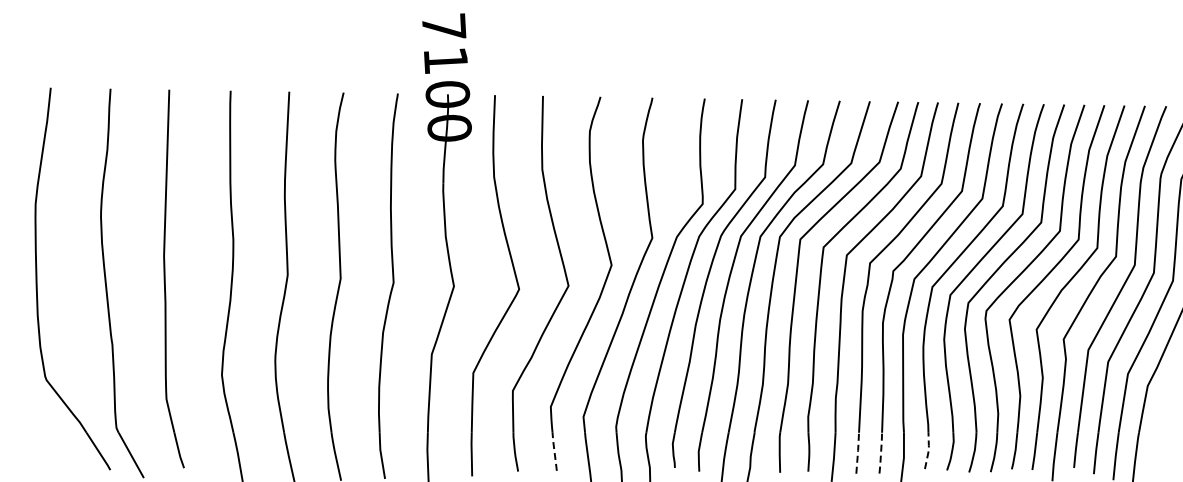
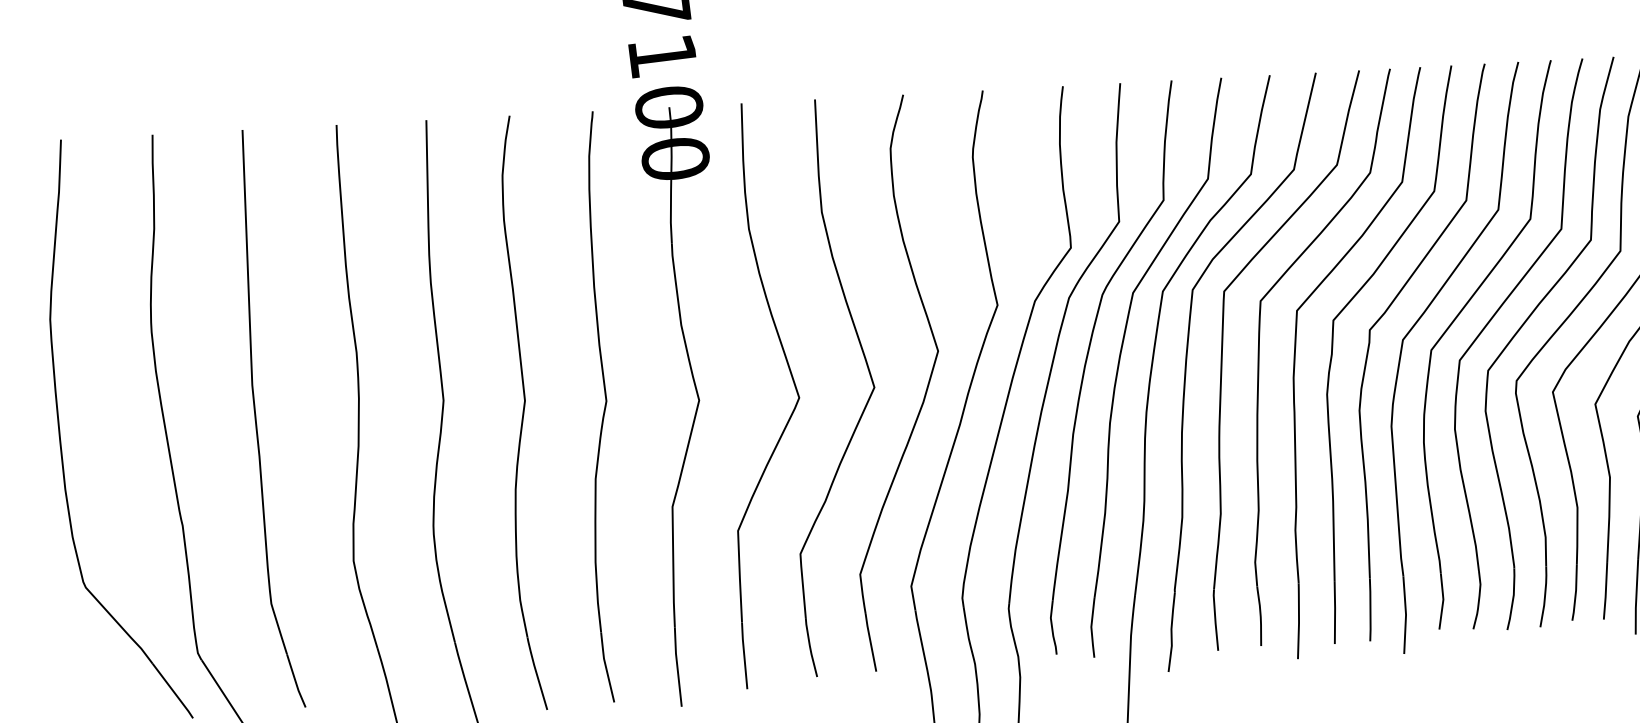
line: (928, 449) -> (1442, 599), dashed -> solid
line: (554, 451) -> (870, 642), dashed -> solid
line: (857, 452) -> (1334, 611), dashed -> solid
line: (881, 453) -> (1371, 610), dashed -> solid

